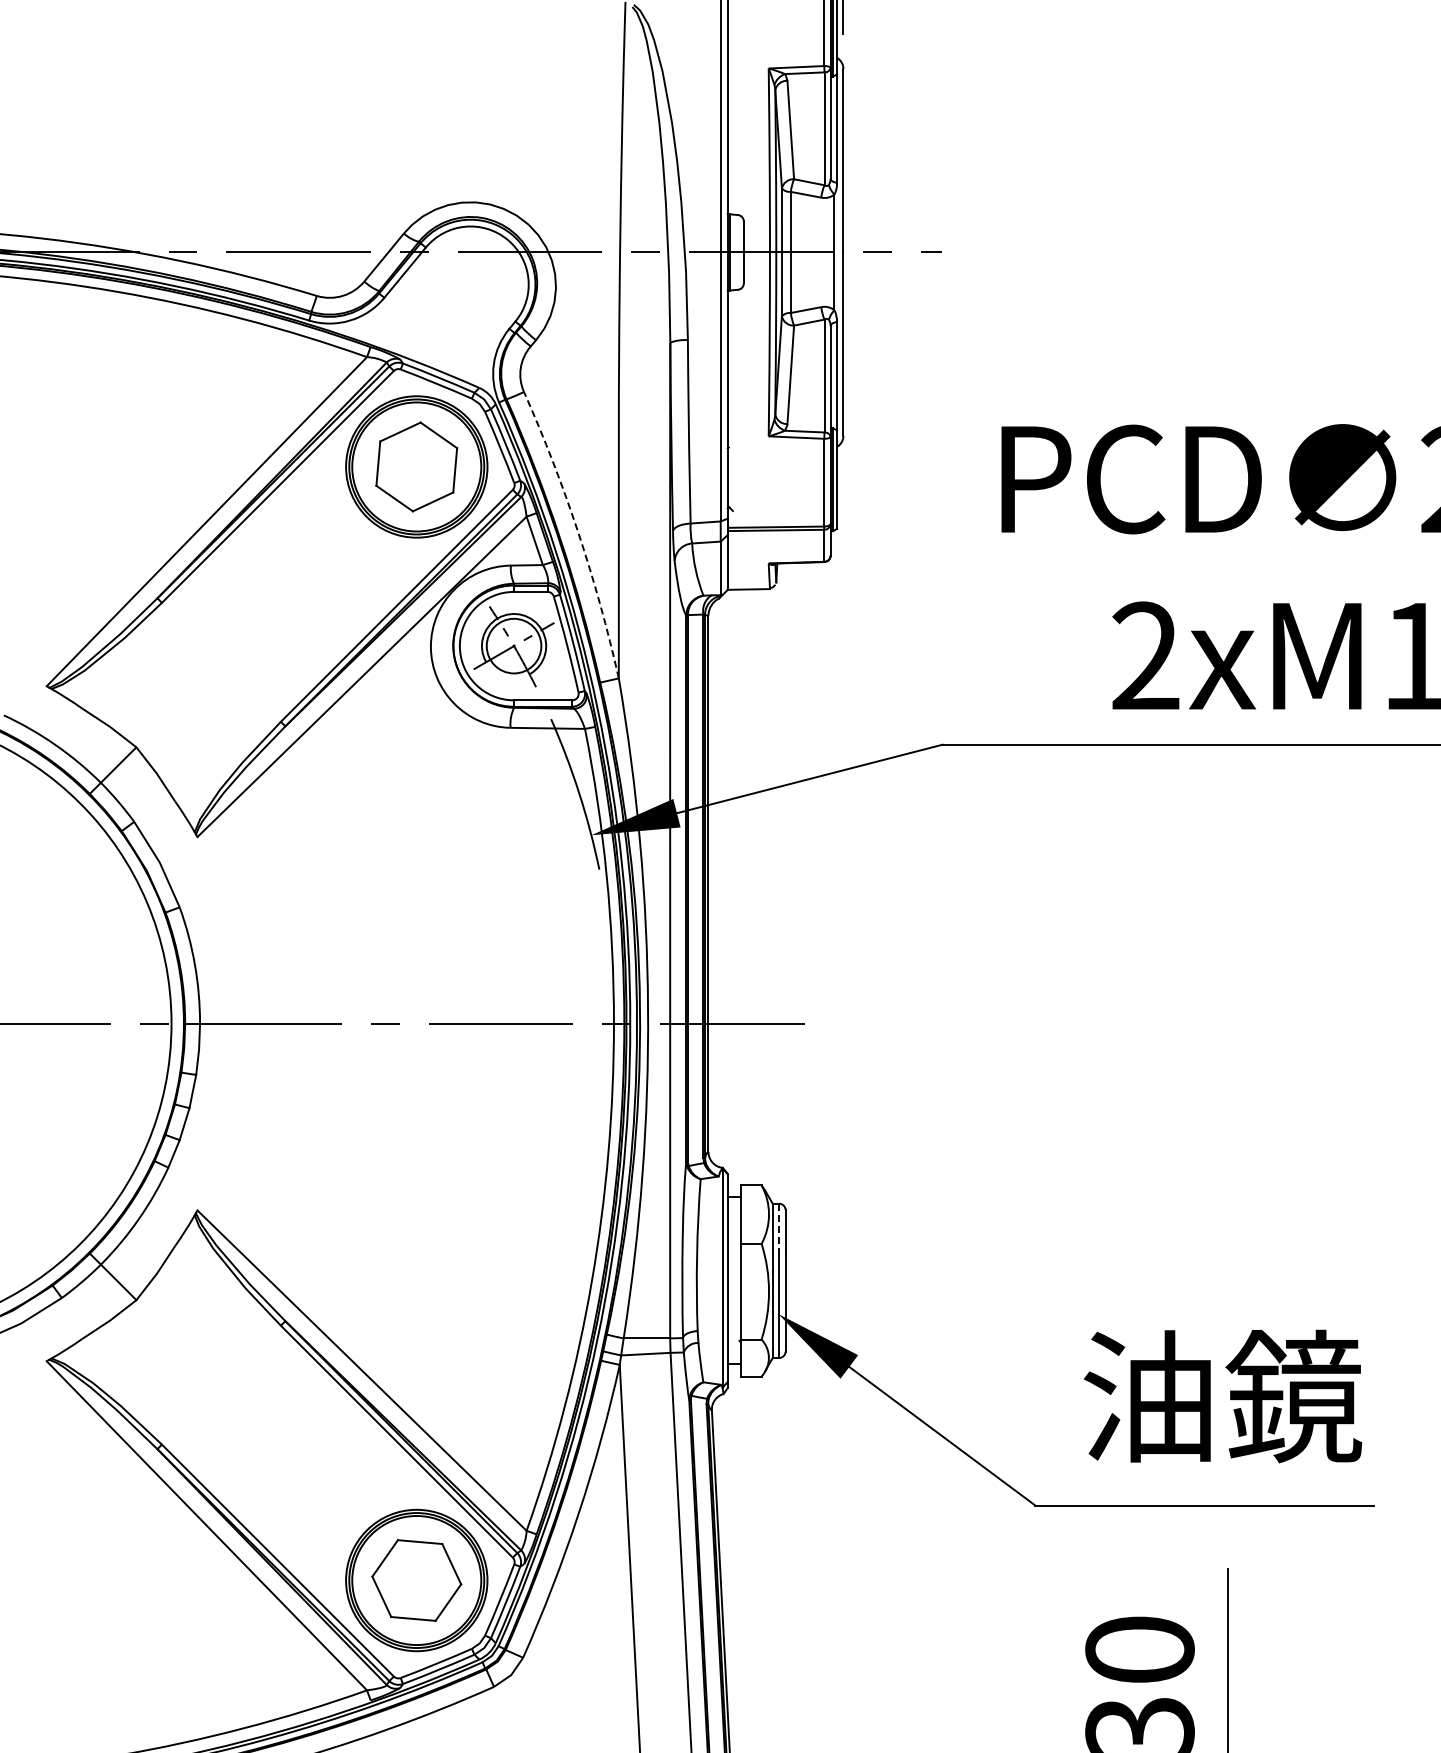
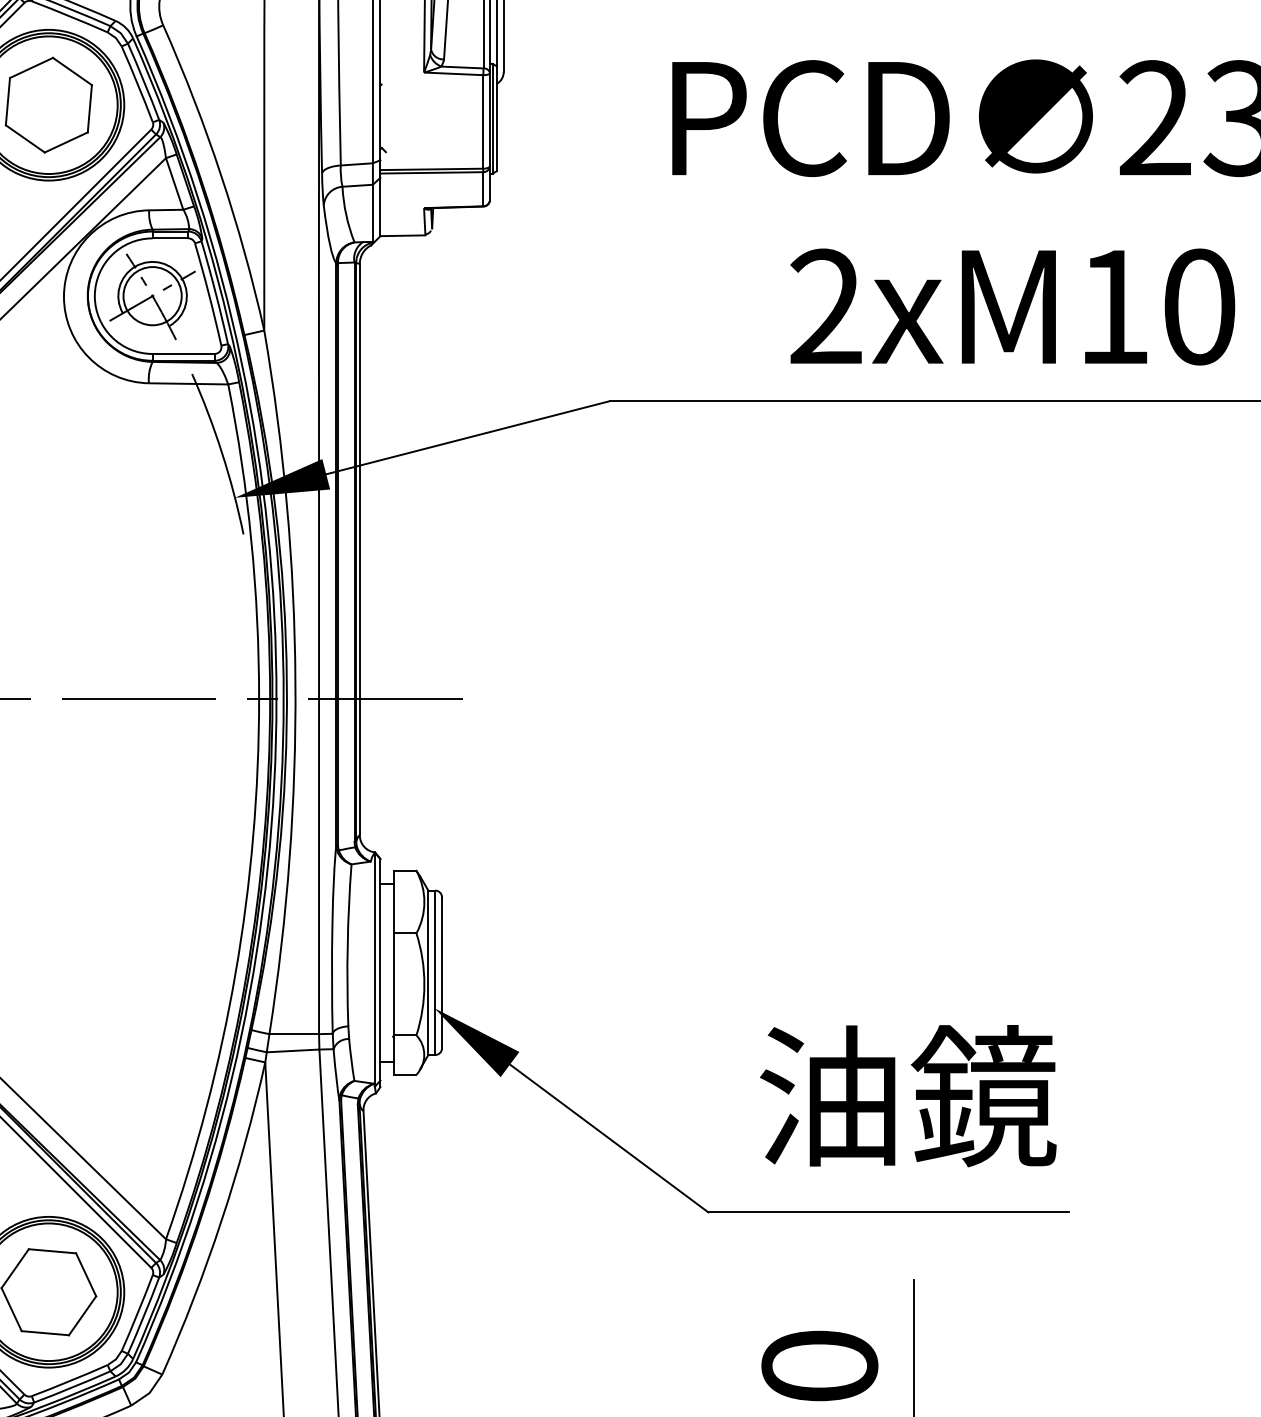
arc: (578, 532) -> (221, 175), dashed -> solid
line: (779, 1227) -> (435, 915), dashed -> solid

